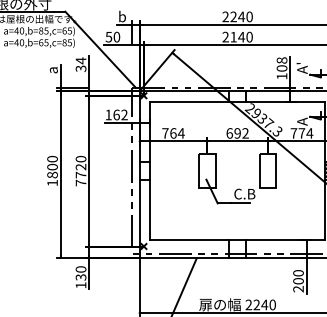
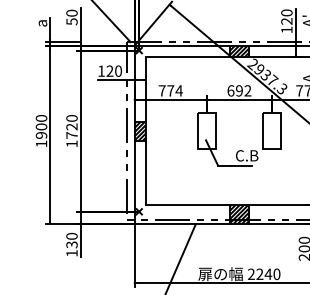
text: (80, 64) -> (71, 17), 34 -> 50
text: (281, 64) -> (286, 17), 108 -> 120
hatch: (237, 96) -> (239, 51), added
text: (120, 114) -> (114, 70), 162 -> 120
text: (173, 133) -> (170, 90), 764 -> 774
hatch: (144, 170) -> (139, 130), added
text: (52, 174) -> (41, 134), 1800 -> 1900
text: (80, 182) -> (71, 143), 7720 -> 1720
hatch: (237, 248) -> (239, 213), added

